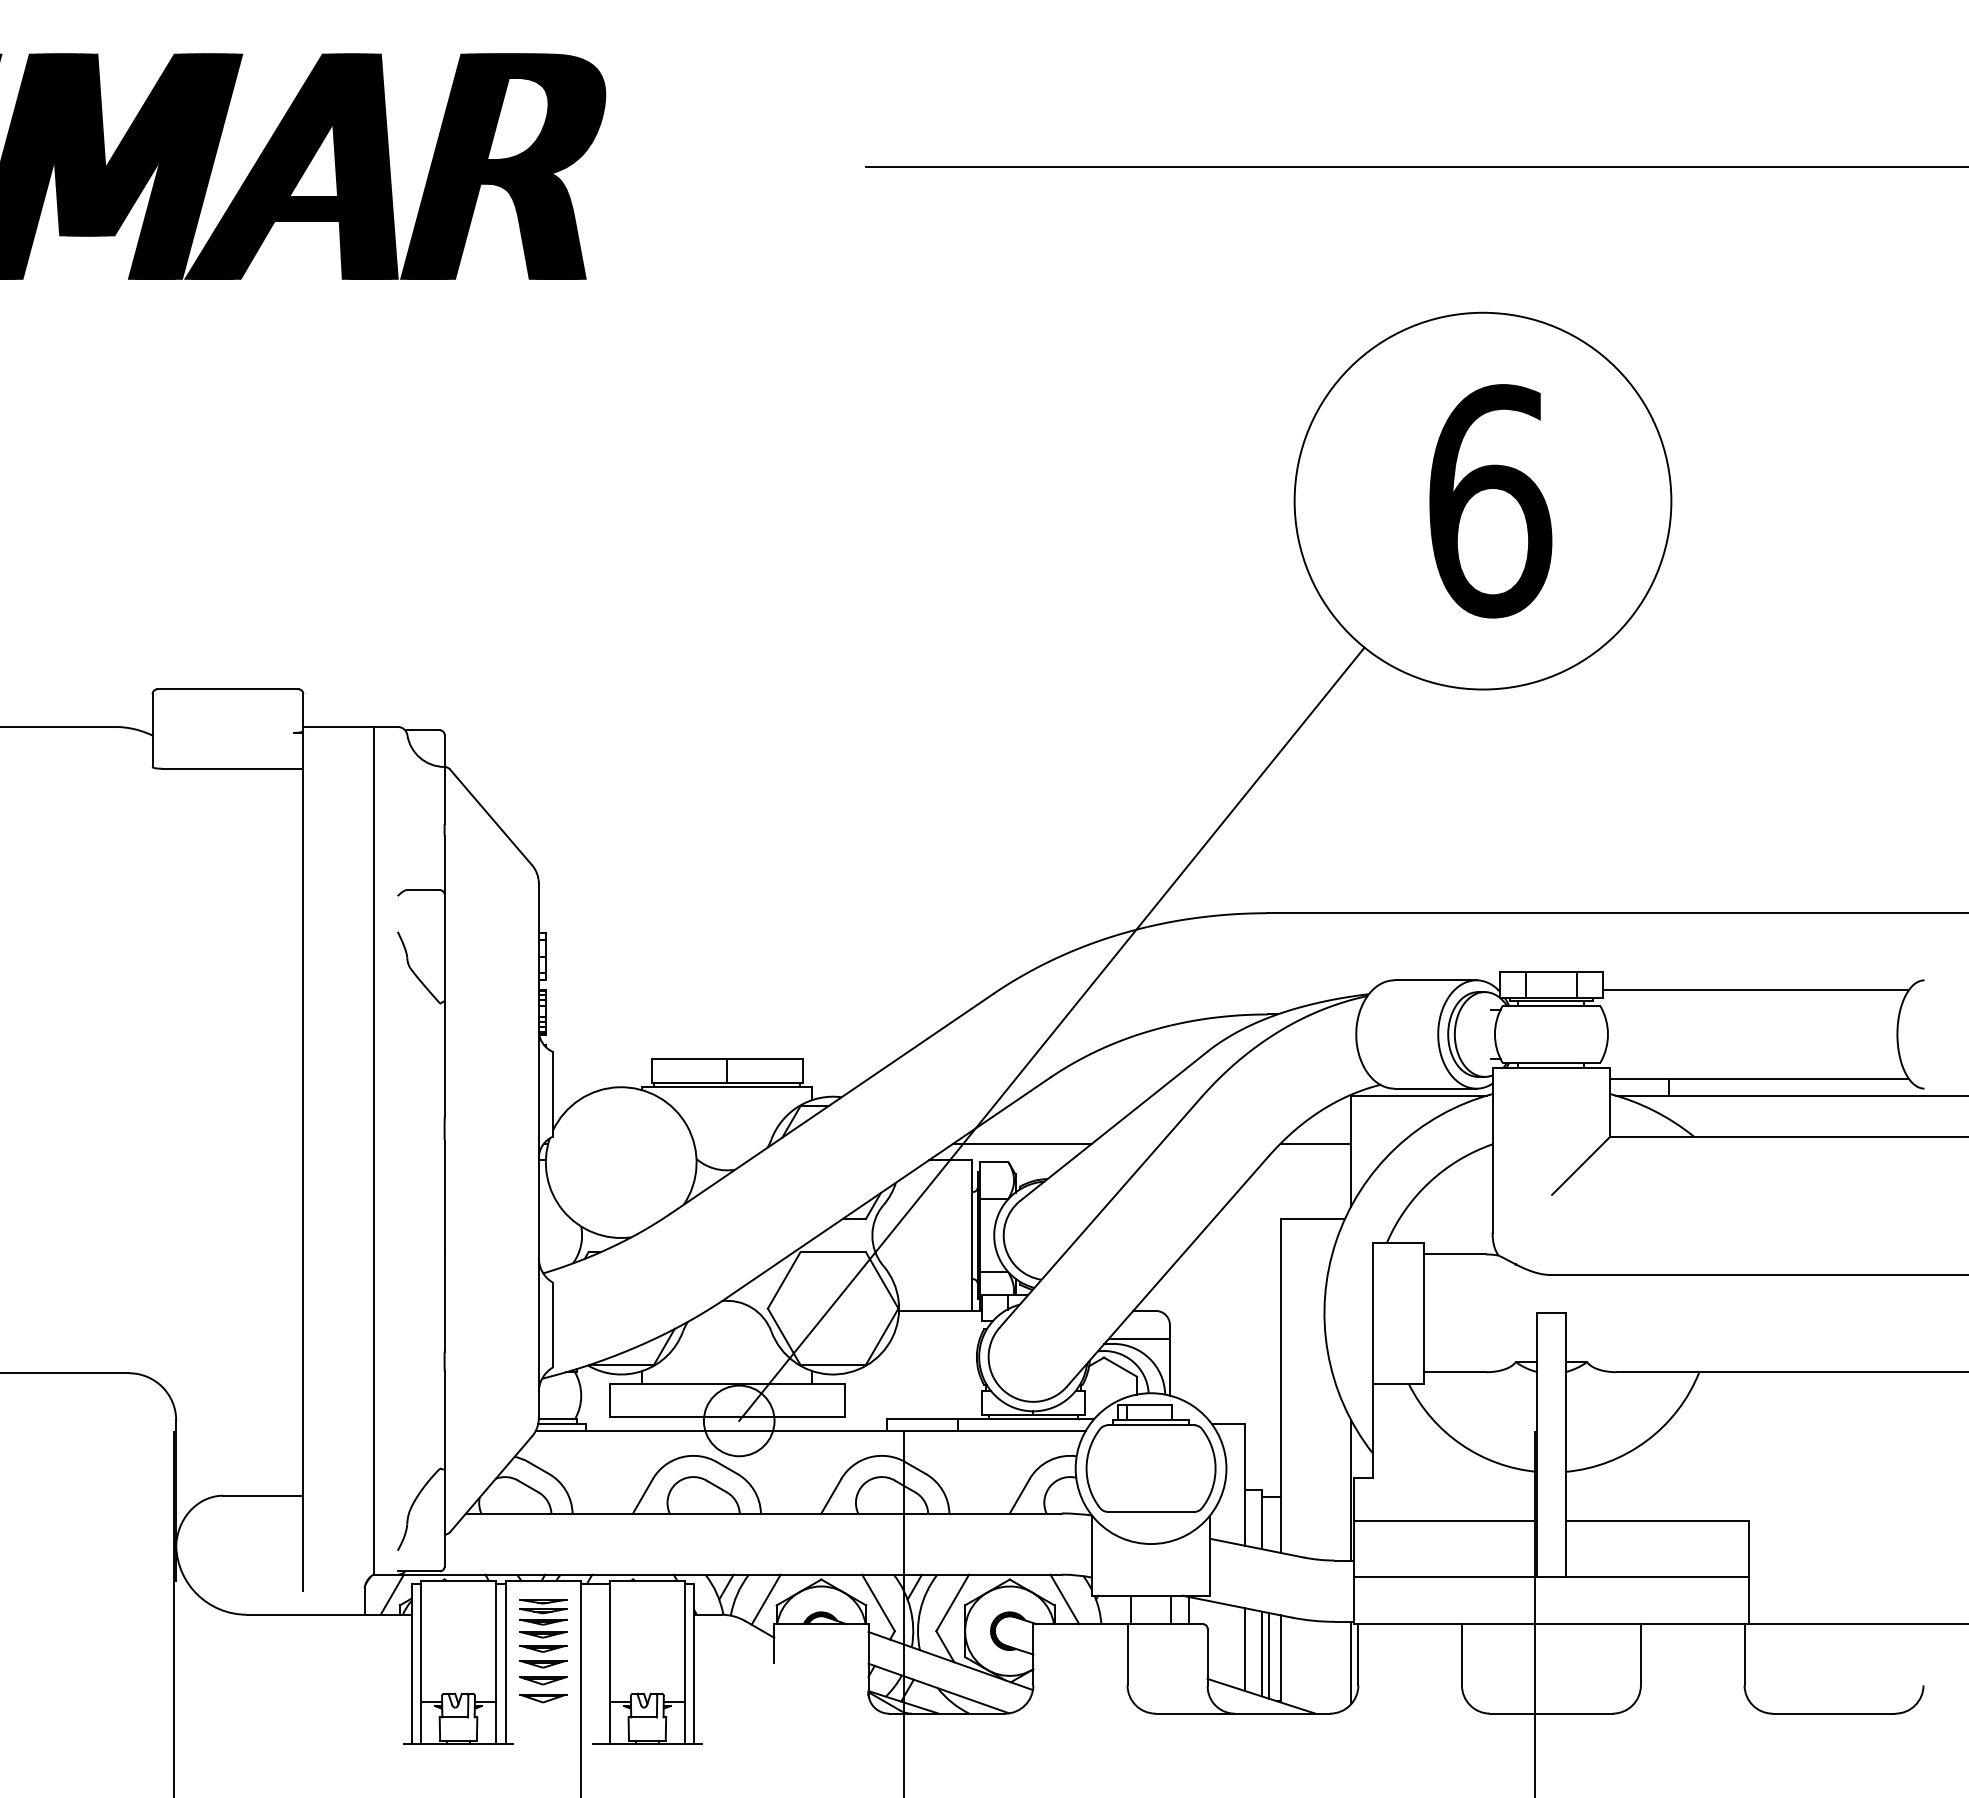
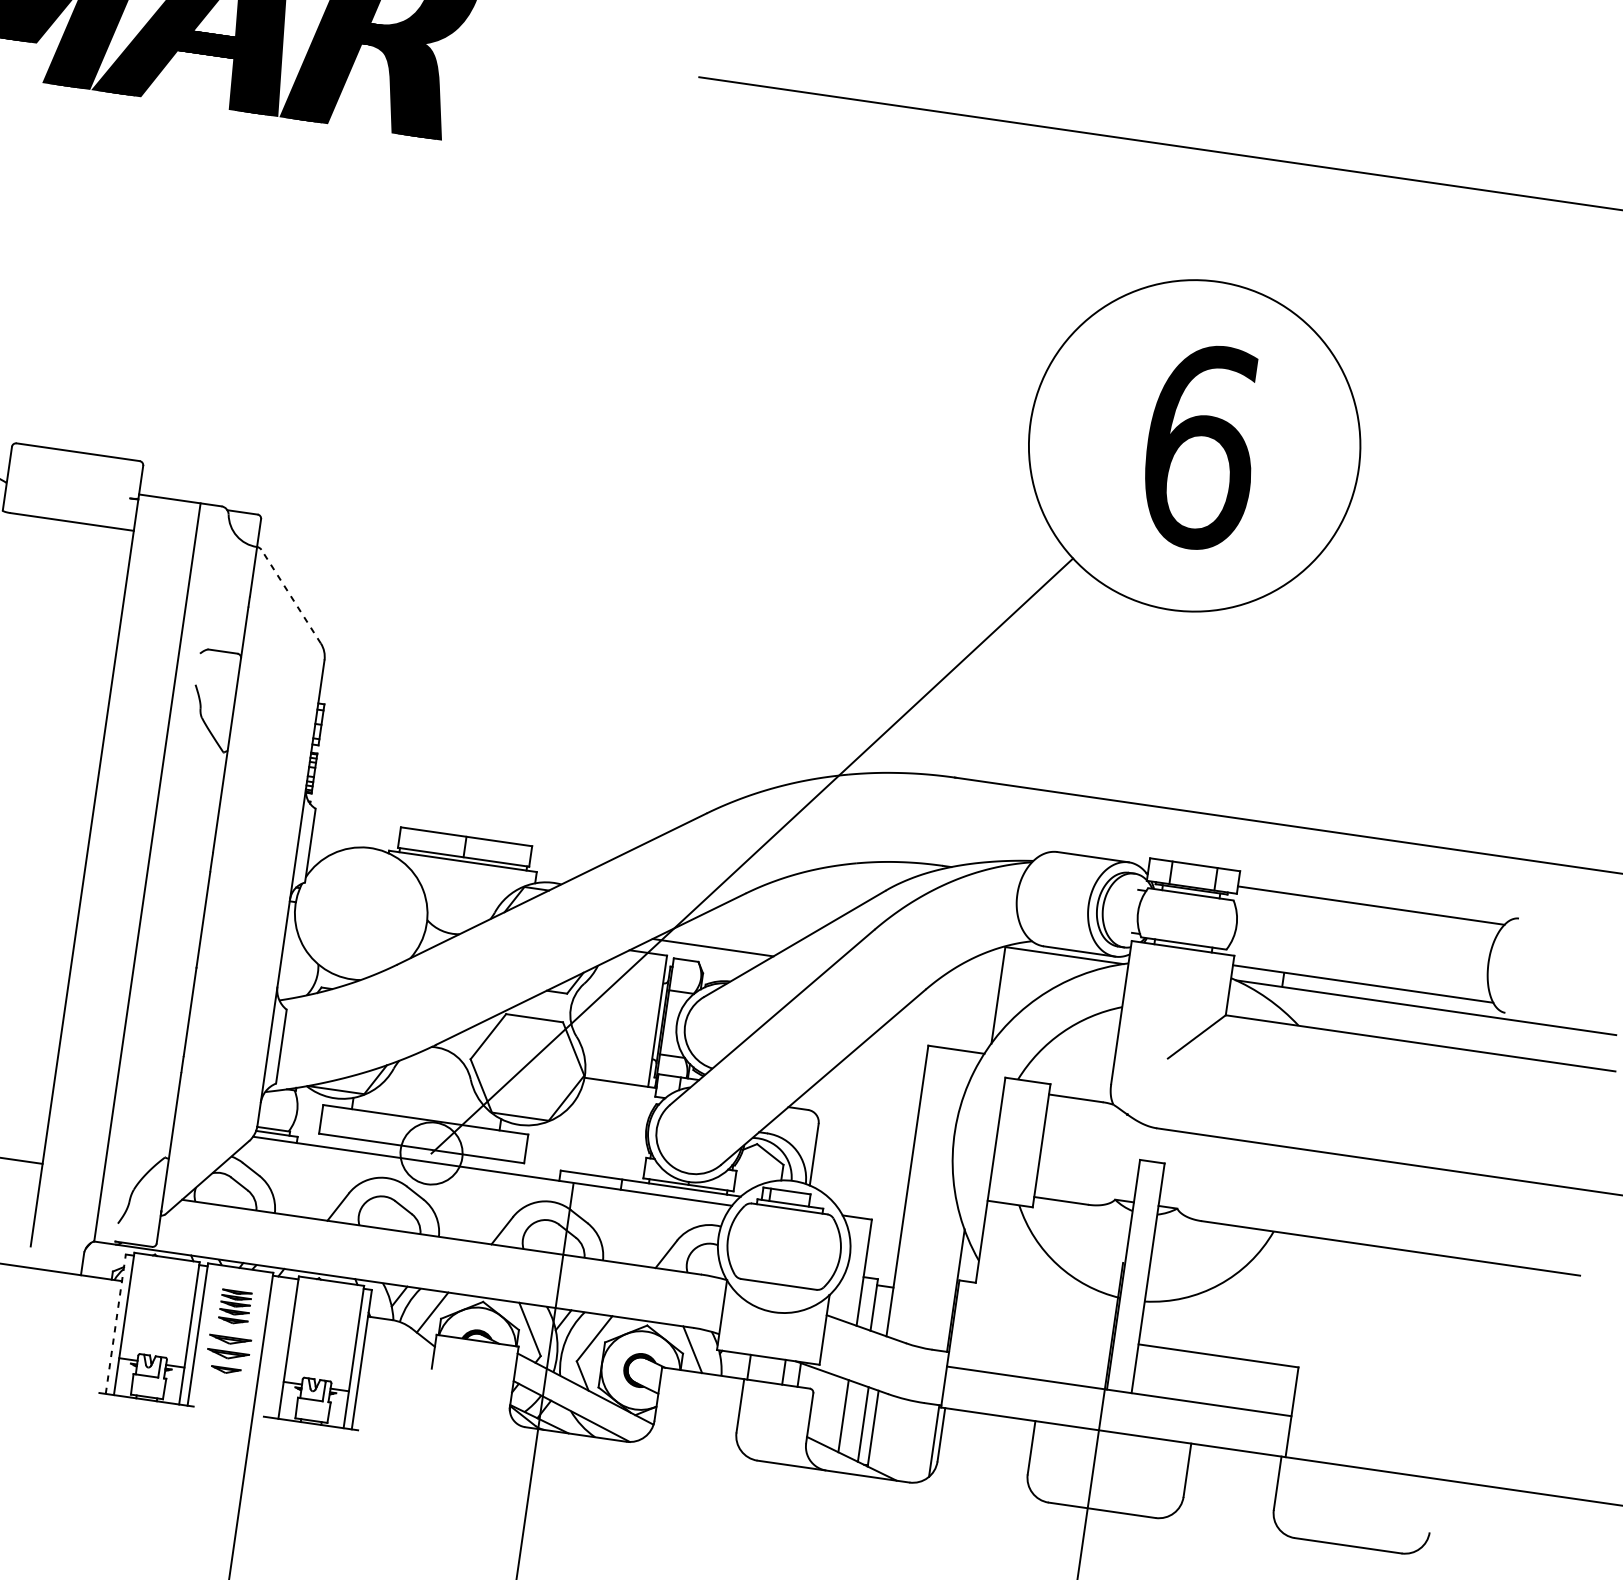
line: (491, 817) -> (291, 596), solid -> dashed
line: (1315, 1143) -> (968, 984), removed
line: (1138, 1339) -> (789, 1132), removed
line: (1445, 1521) -> (1033, 1329), removed
line: (391, 1594) -> (106, 1260), removed
part: (543, 1625) -> (235, 1307), size x0.7
line: (1261, 1653) -> (857, 1421), removed
line: (411, 1663) -> (115, 1323), solid -> dashed
part: (543, 1698) -> (226, 1370), size x0.7

